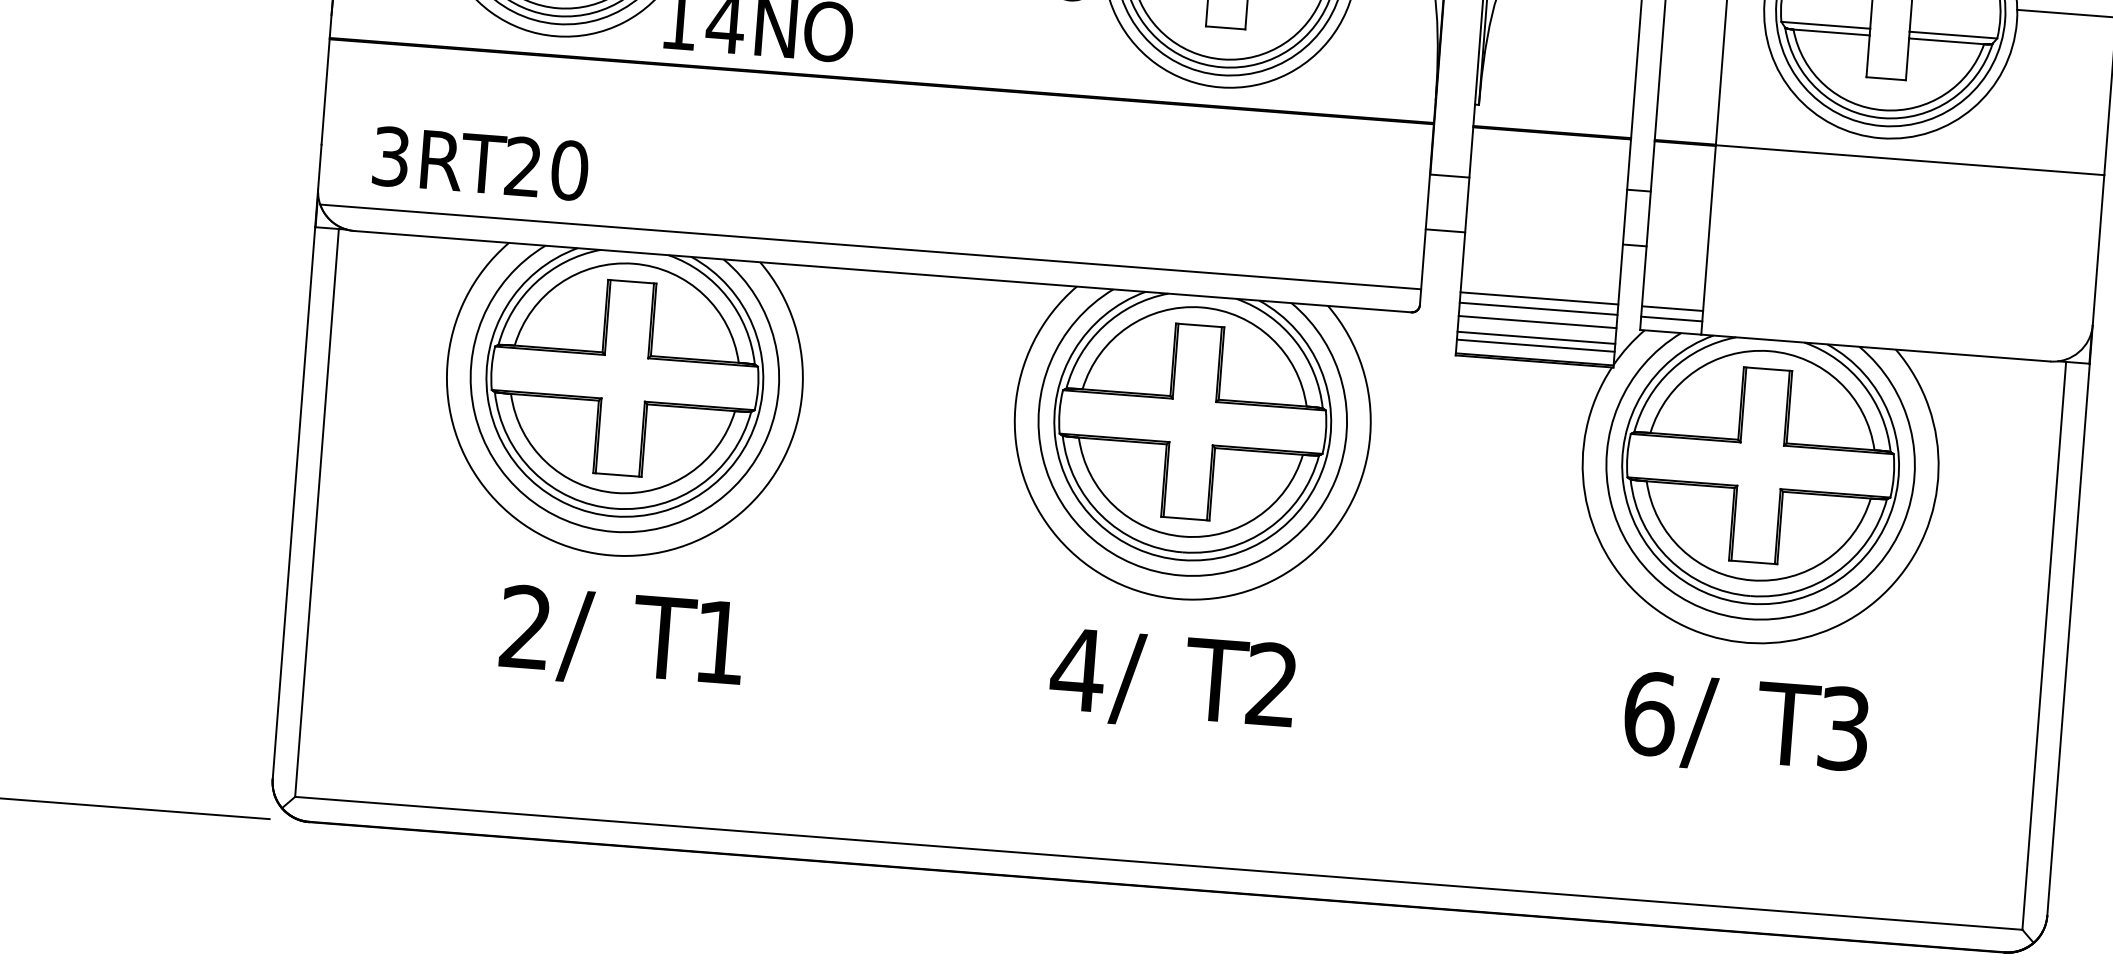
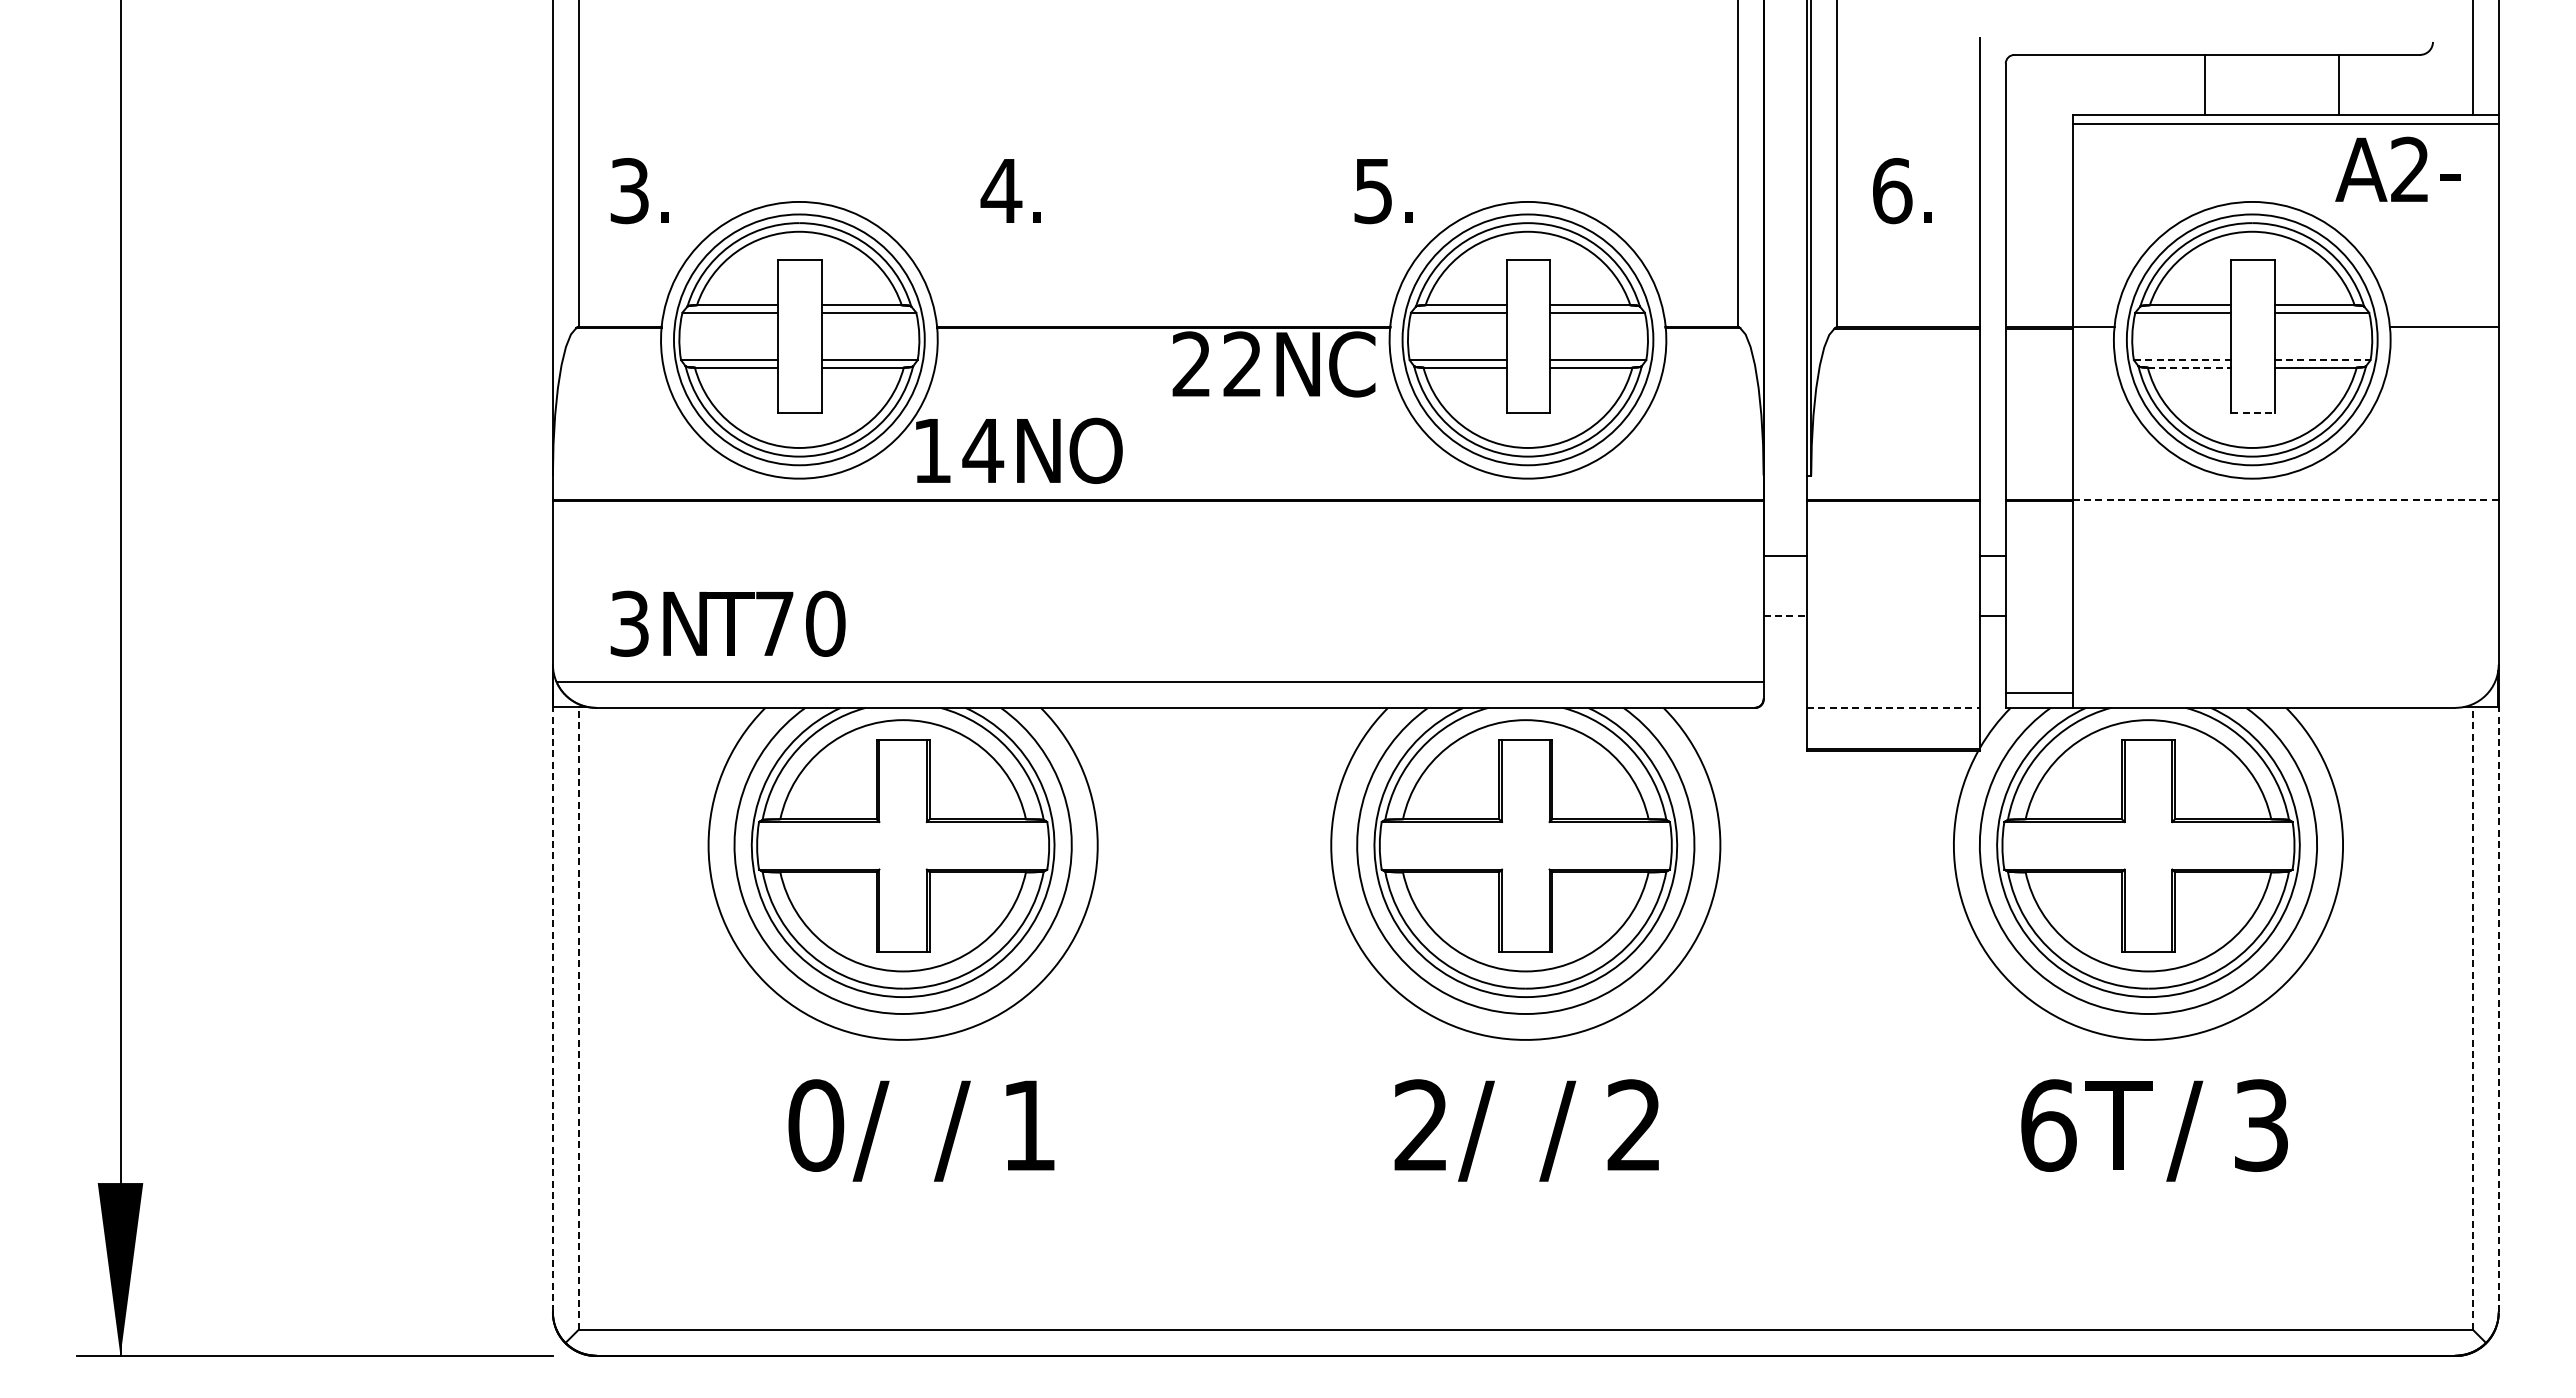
line: (1825, 25) -> (2182, 360), solid -> dashed
line: (1831, 32) -> (2189, 367), solid -> dashed
line: (1954, 35) -> (2323, 360), solid -> dashed
line: (1885, 78) -> (2252, 413), solid -> dashed
text: (445, 160) -> (689, 623), R -> N
line: (1909, 160) -> (2285, 500), solid -> dashed
text: (523, 165) -> (774, 622), 2 -> 7
line: (1445, 231) -> (1785, 616), solid -> dashed
line: (1538, 297) -> (1892, 681), removed
line: (1537, 308) -> (1892, 693), removed
line: (1671, 308) -> (2038, 681), removed
line: (1537, 321) -> (1893, 707), solid -> dashed
line: (1535, 338) -> (1892, 725), removed
line: (1535, 345) -> (1892, 733), removed
line: (293, 503) -> (552, 1009), solid -> dashed
line: (316, 512) -> (578, 1017), solid -> dashed
text: (526, 627) -> (816, 1125), 2 -> 0
line: (2068, 639) -> (2498, 1009), solid -> dashed
text: (663, 642) -> (967, 1130), T -> /
line: (2044, 645) -> (2472, 1017), solid -> dashed
text: (1078, 668) -> (1421, 1124), 4 -> 2
text: (1215, 684) -> (1572, 1130), T -> /
text: (1713, 723) -> (2118, 1130), / -> T
text: (1787, 728) -> (2199, 1130), T -> /

